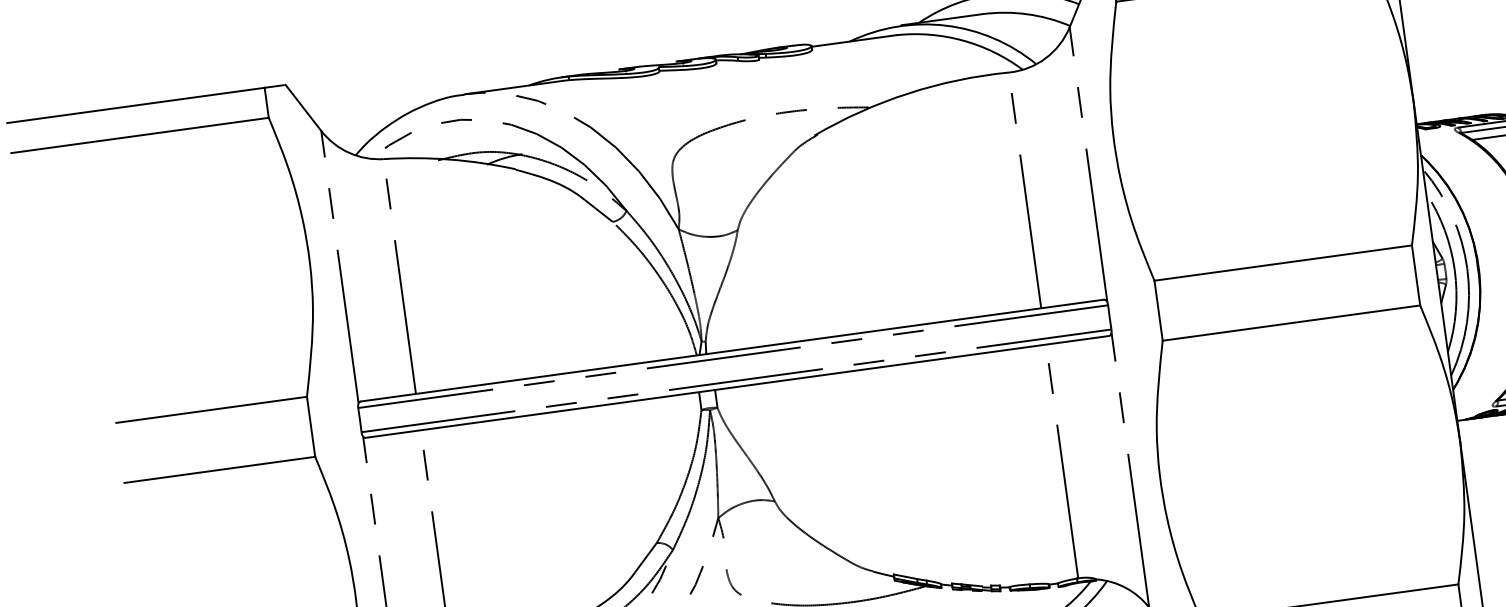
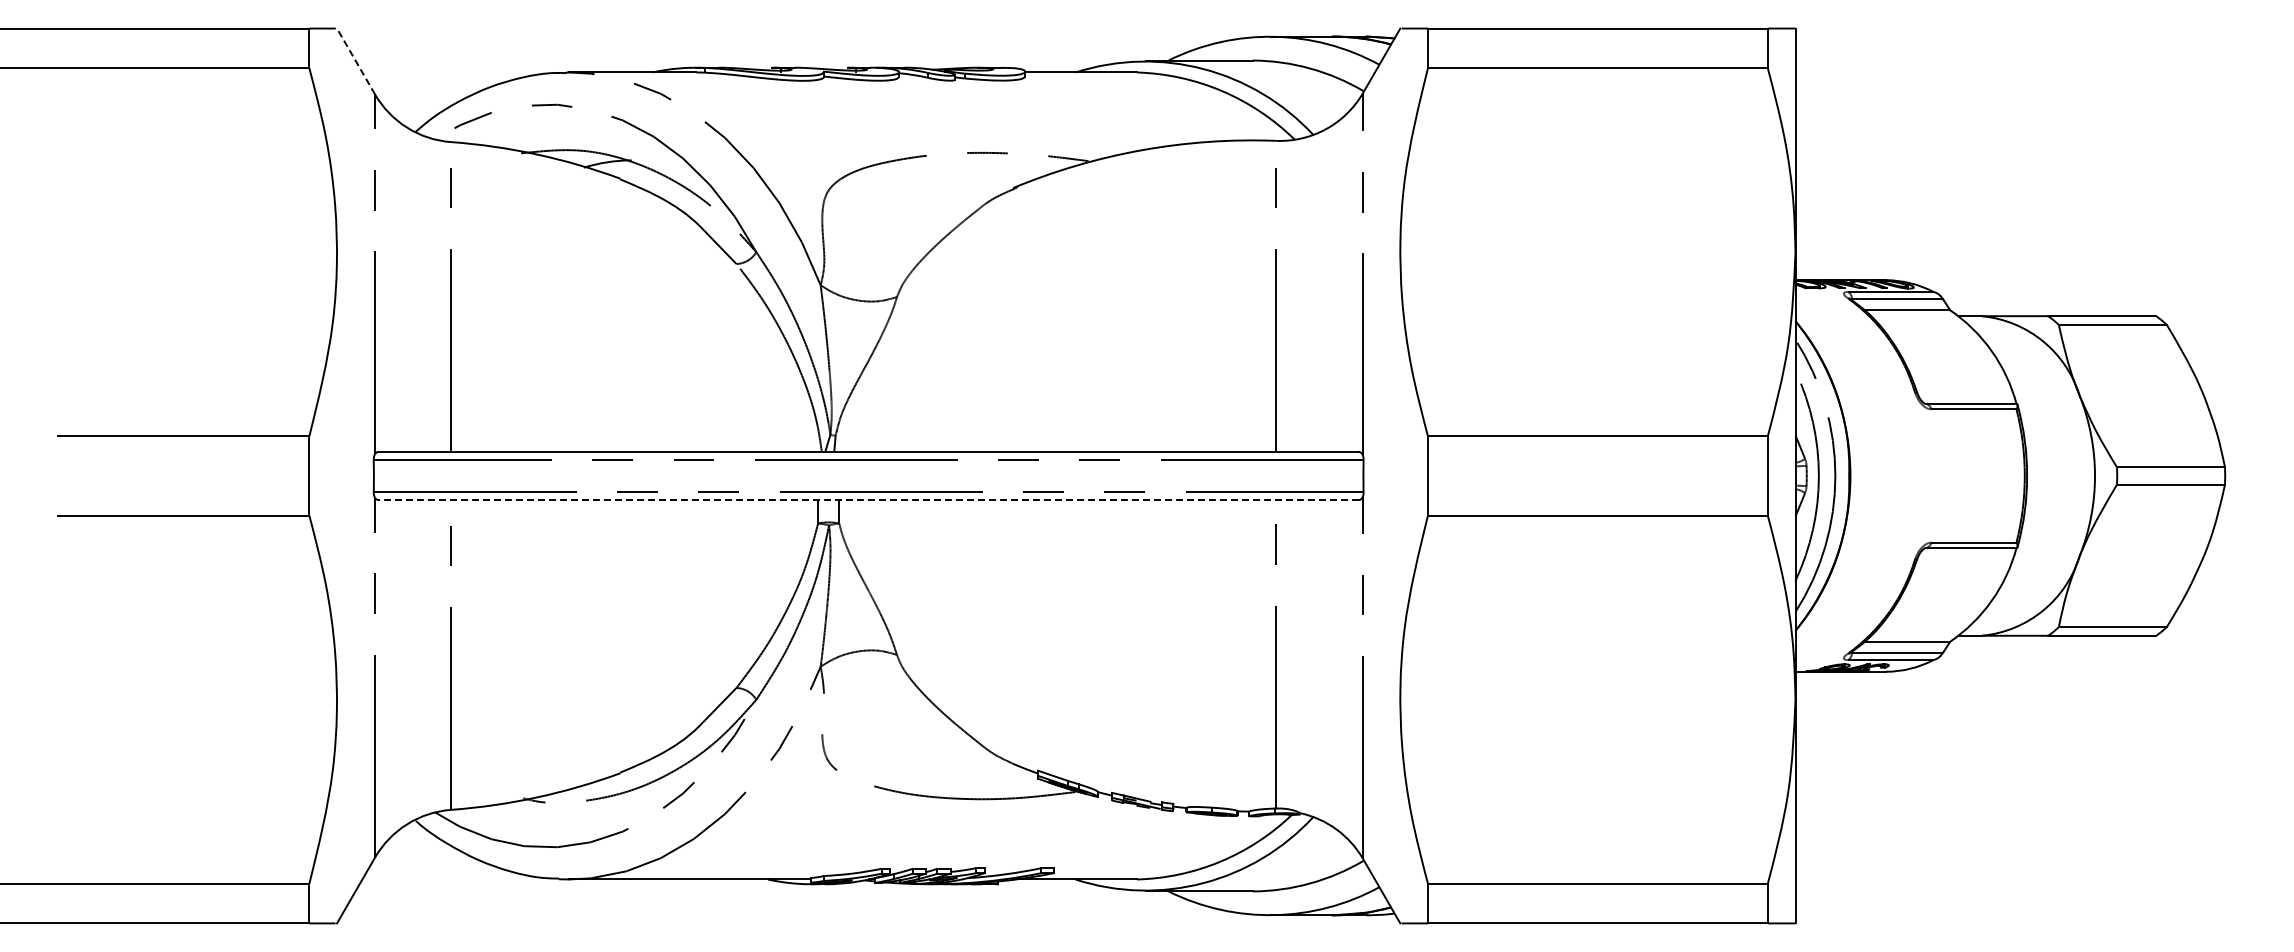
line: (303, 107) -> (355, 61), solid -> dashed
line: (737, 386) -> (868, 499), solid -> dashed

